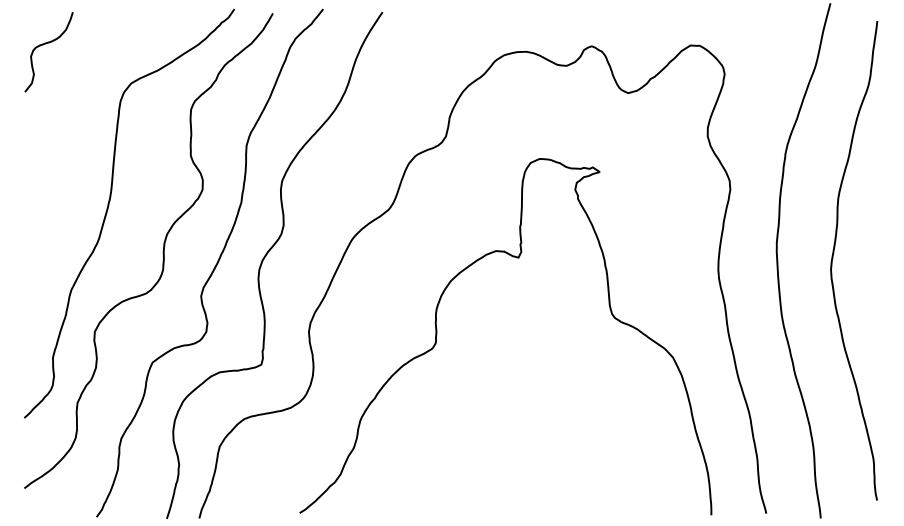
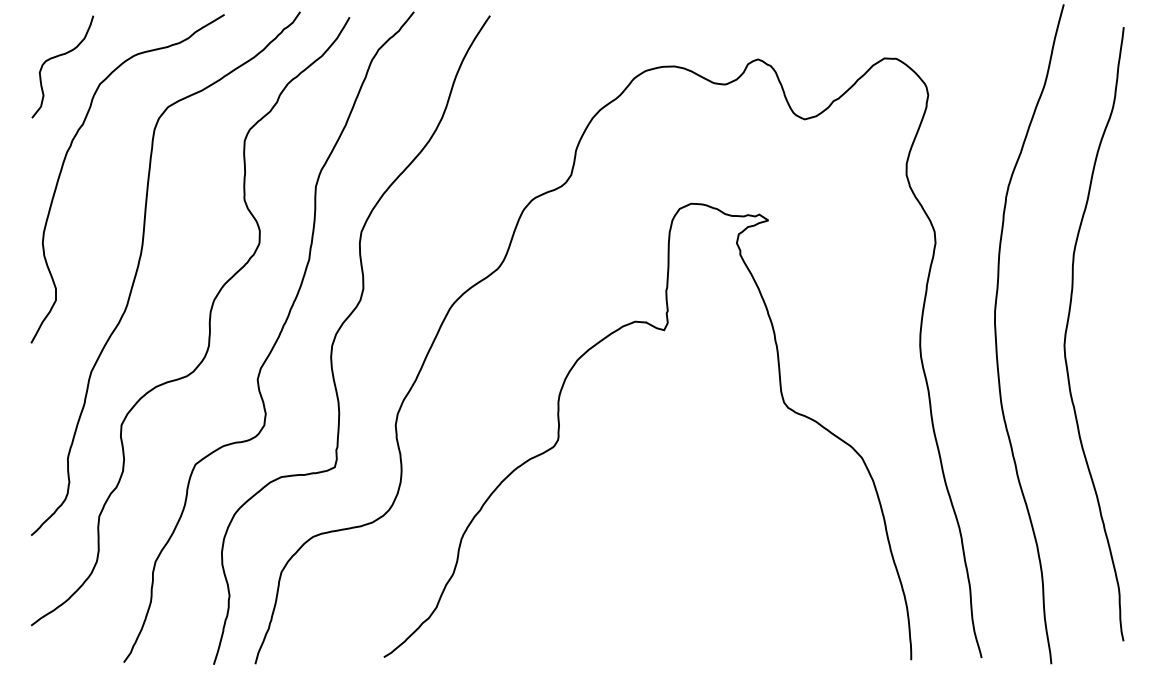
curve: (55, 115) -> (71, 148), added

